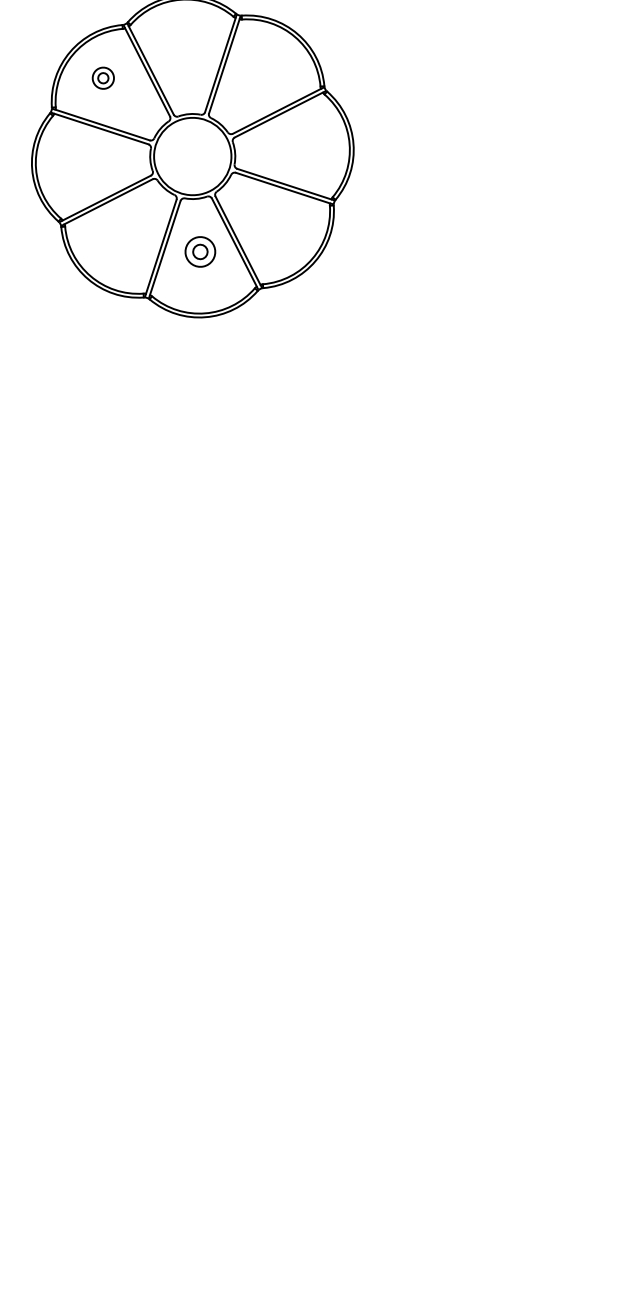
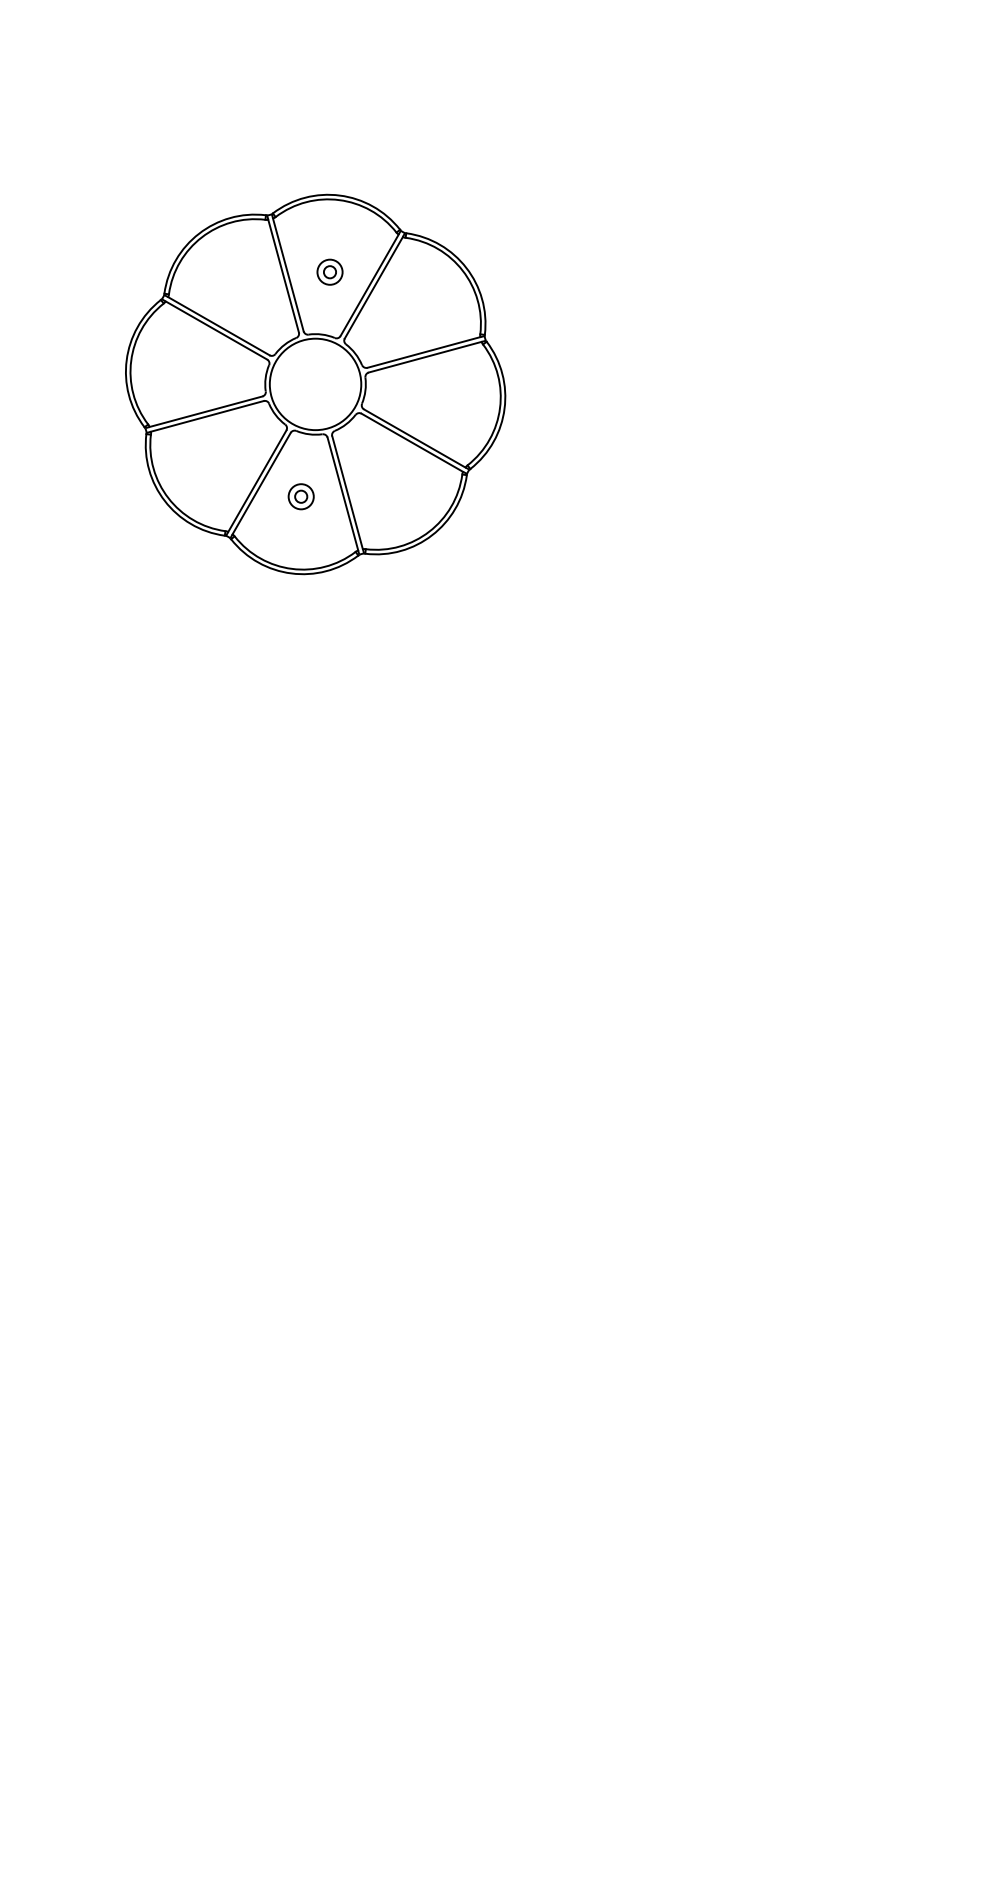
part: (102, 77) -> (329, 271), moved
part: (199, 251) -> (300, 496), size x0.71

